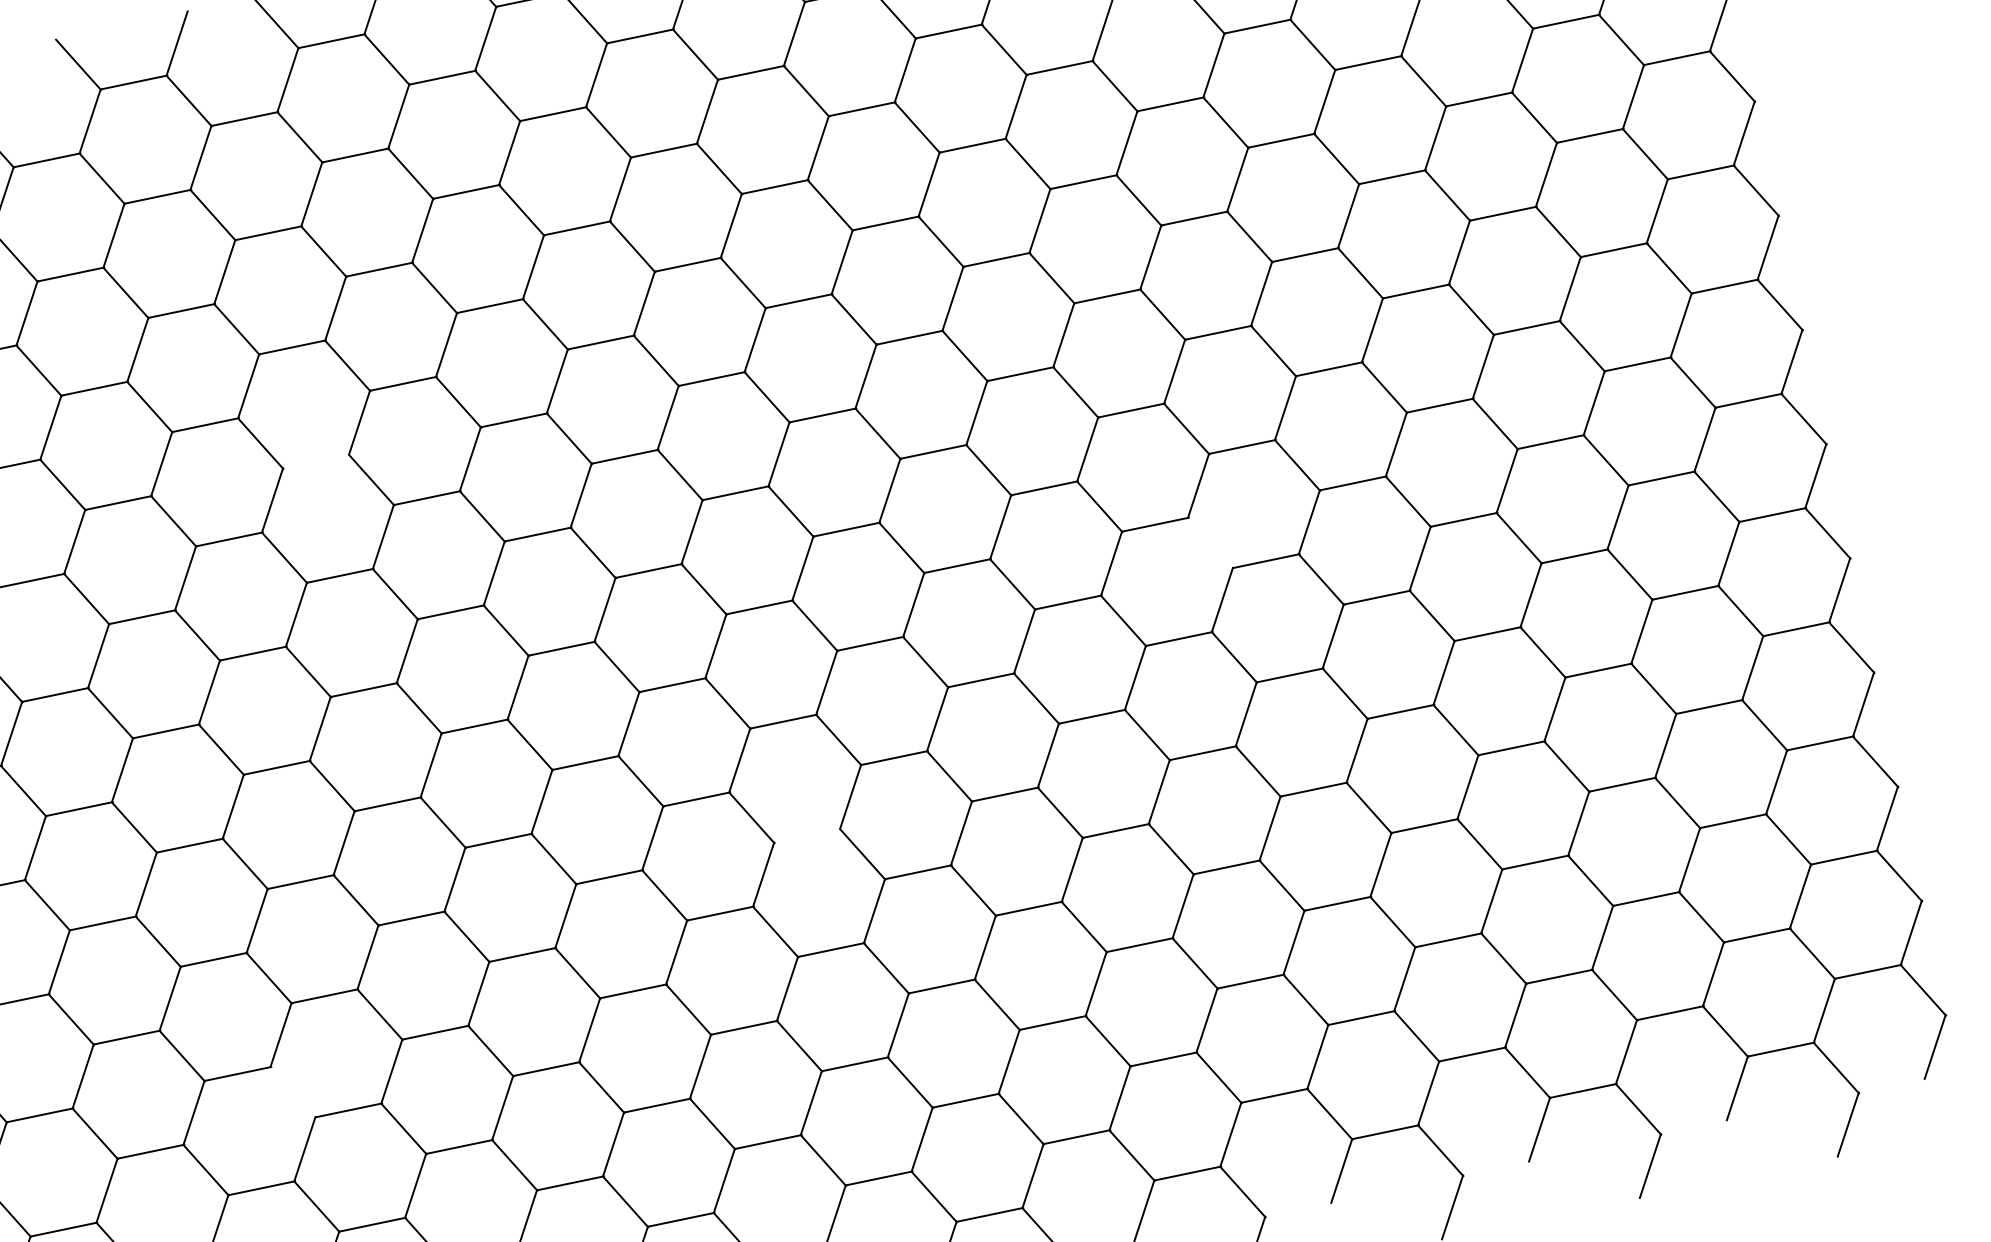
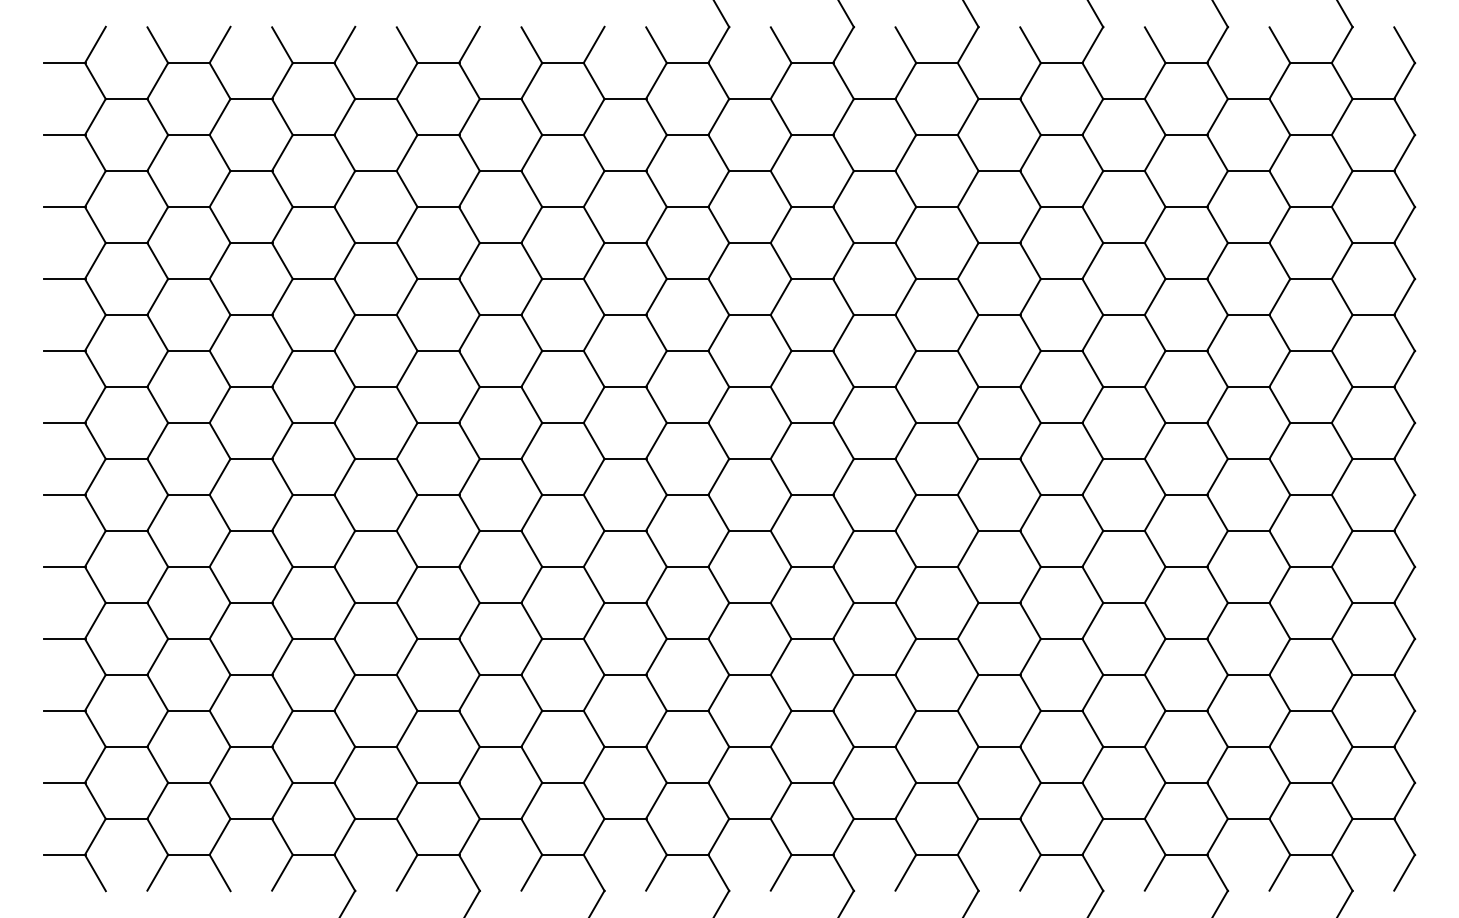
line: (315, 460) -> (500, 314), added
line: (1210, 543) -> (1030, 477), added
line: (807, 835) -> (750, 602), added
line: (292, 1093) -> (406, 693), added

